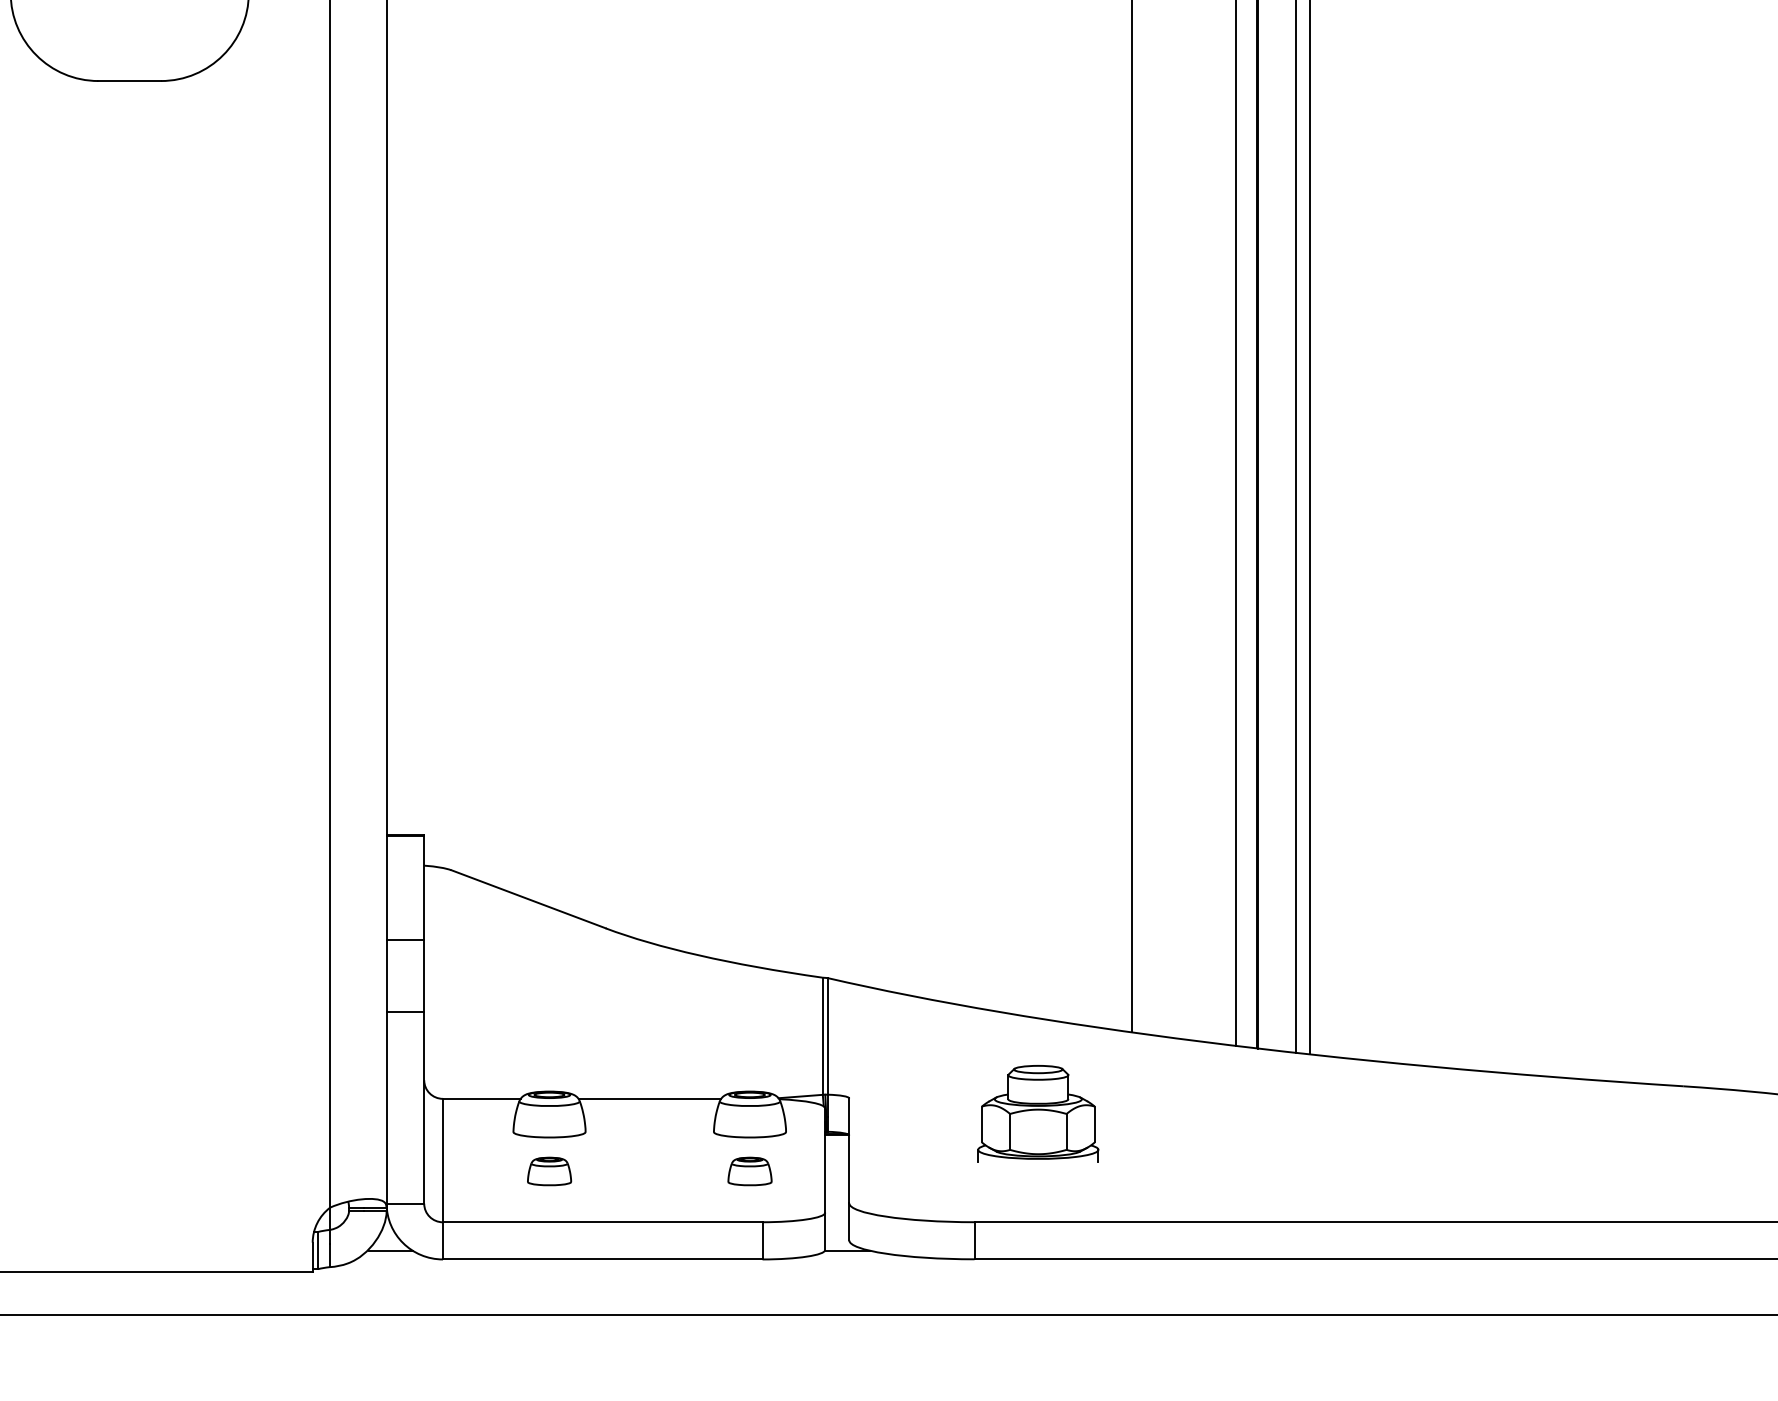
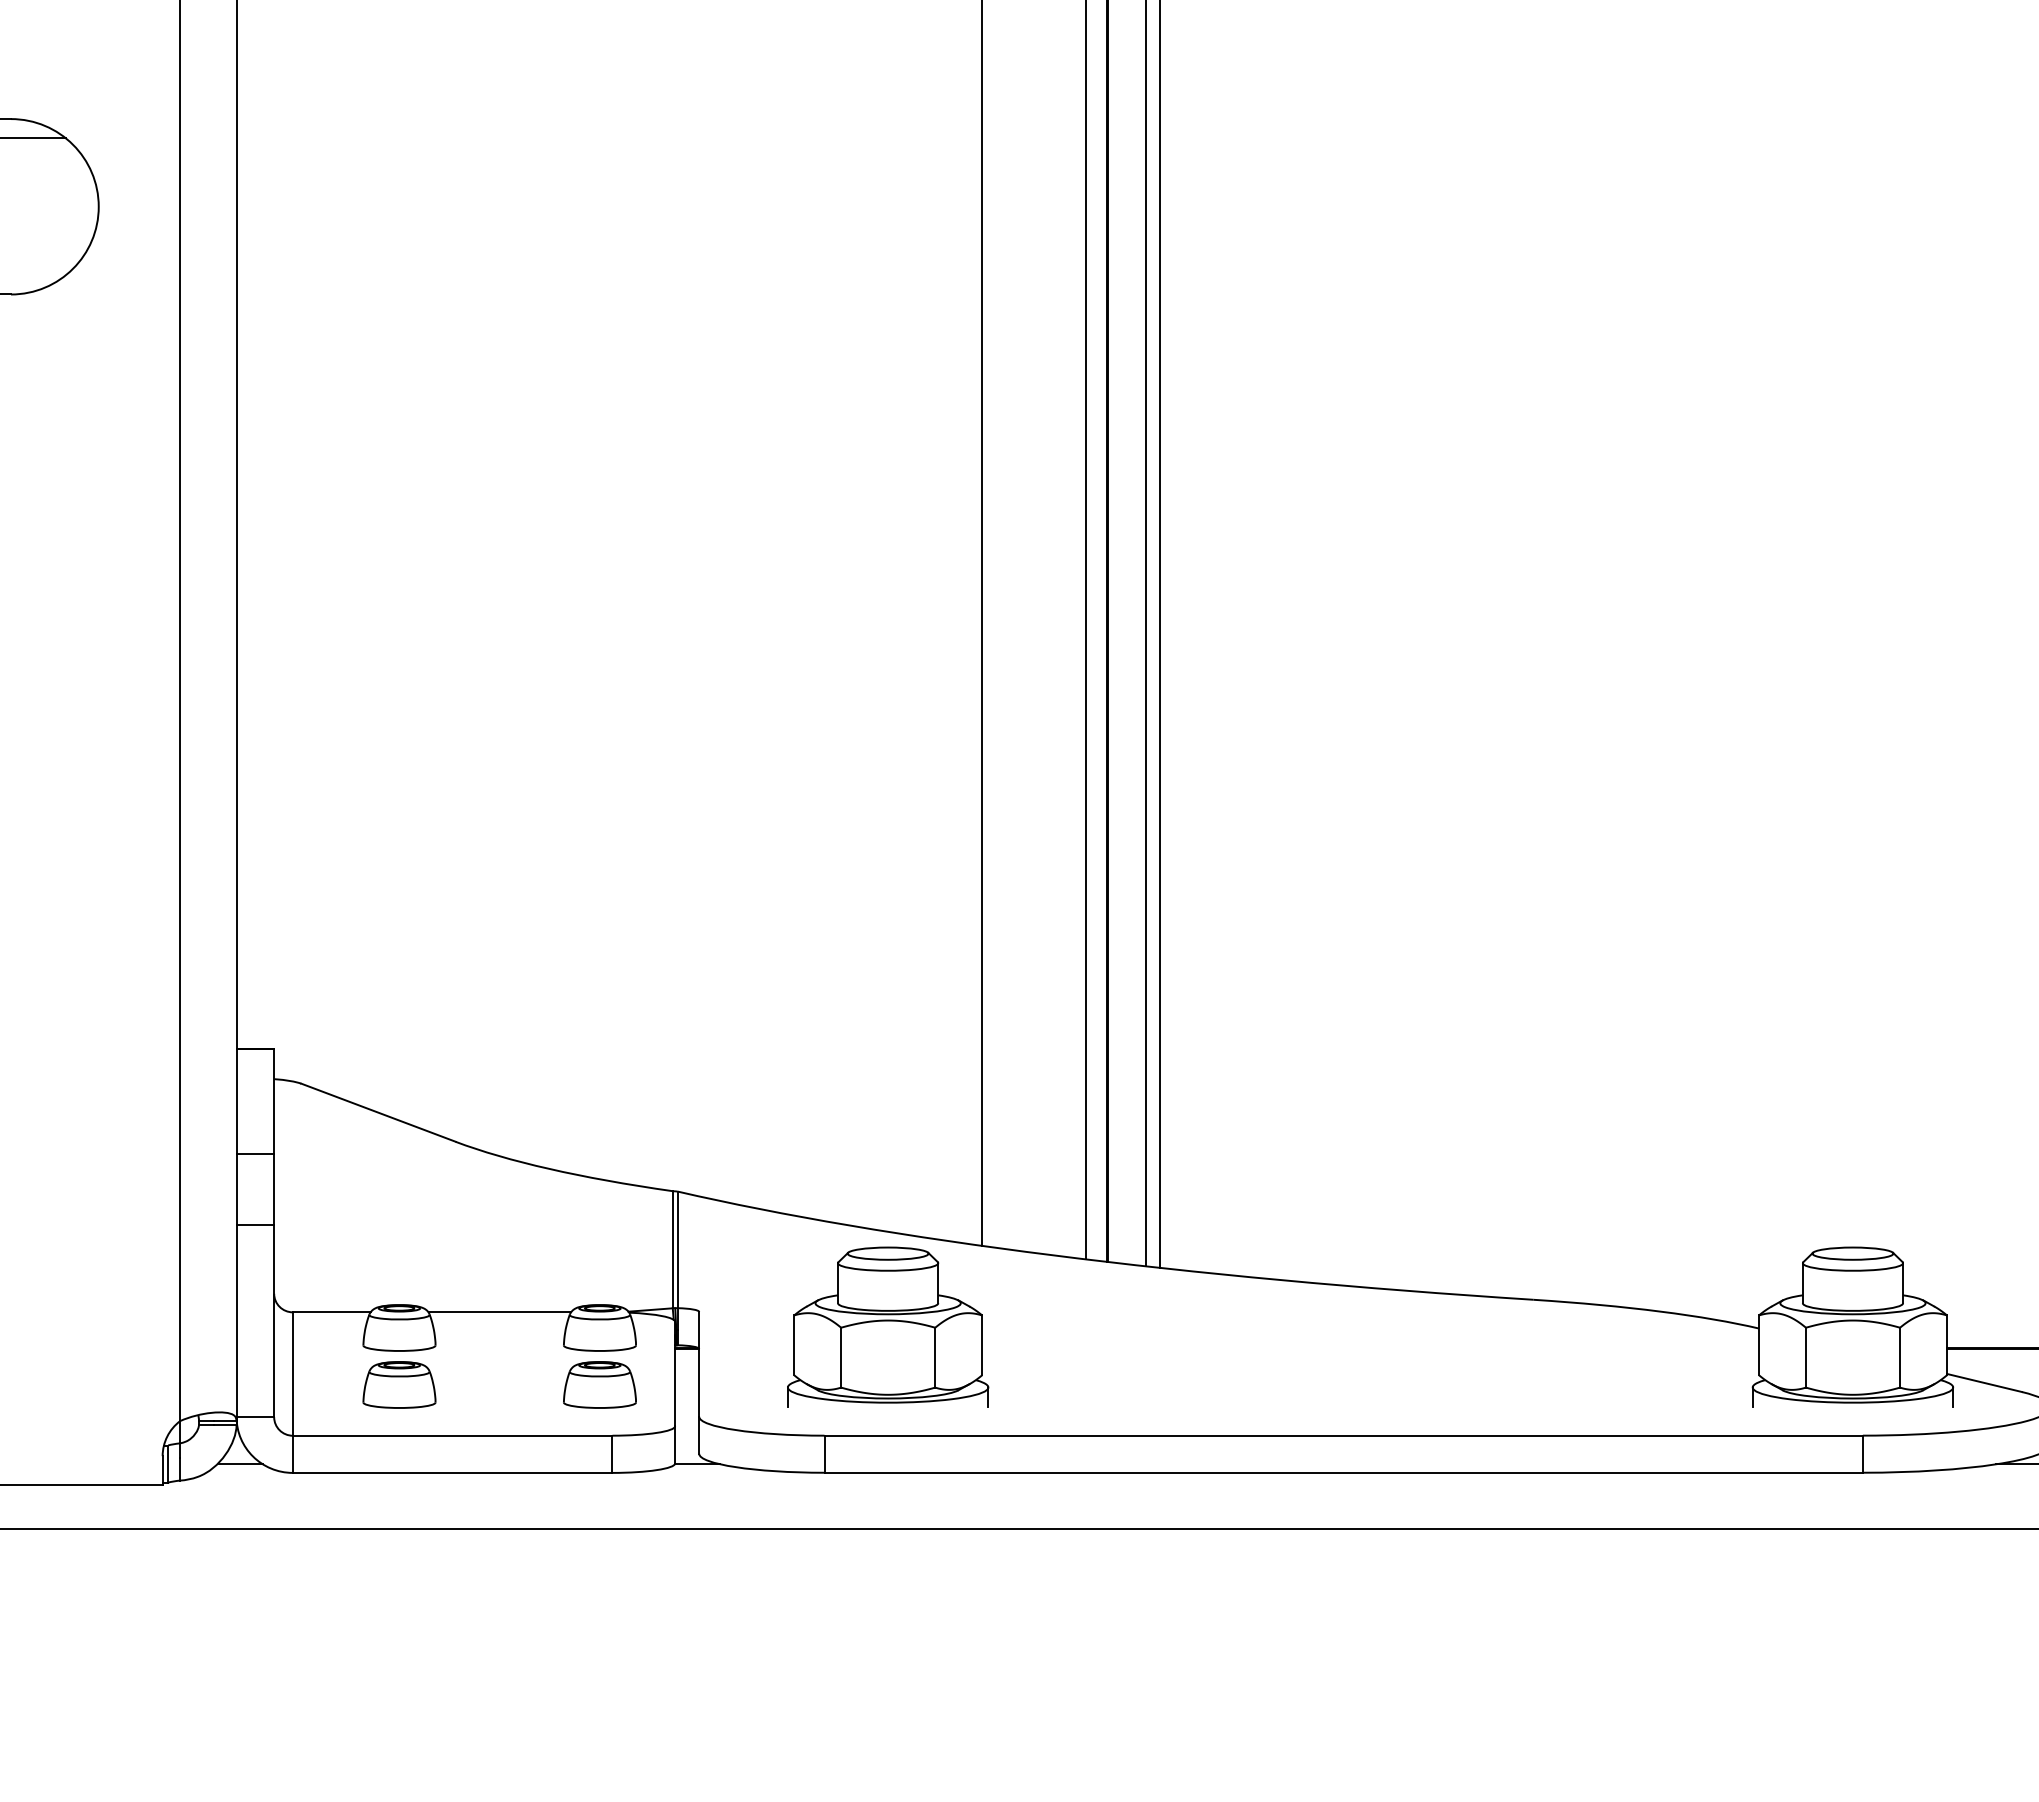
part: (1038, 1113) -> (888, 1326), size x1.67
part: (549, 1171) -> (399, 1384), size x1.67
part: (749, 1171) -> (599, 1384), size x1.67

